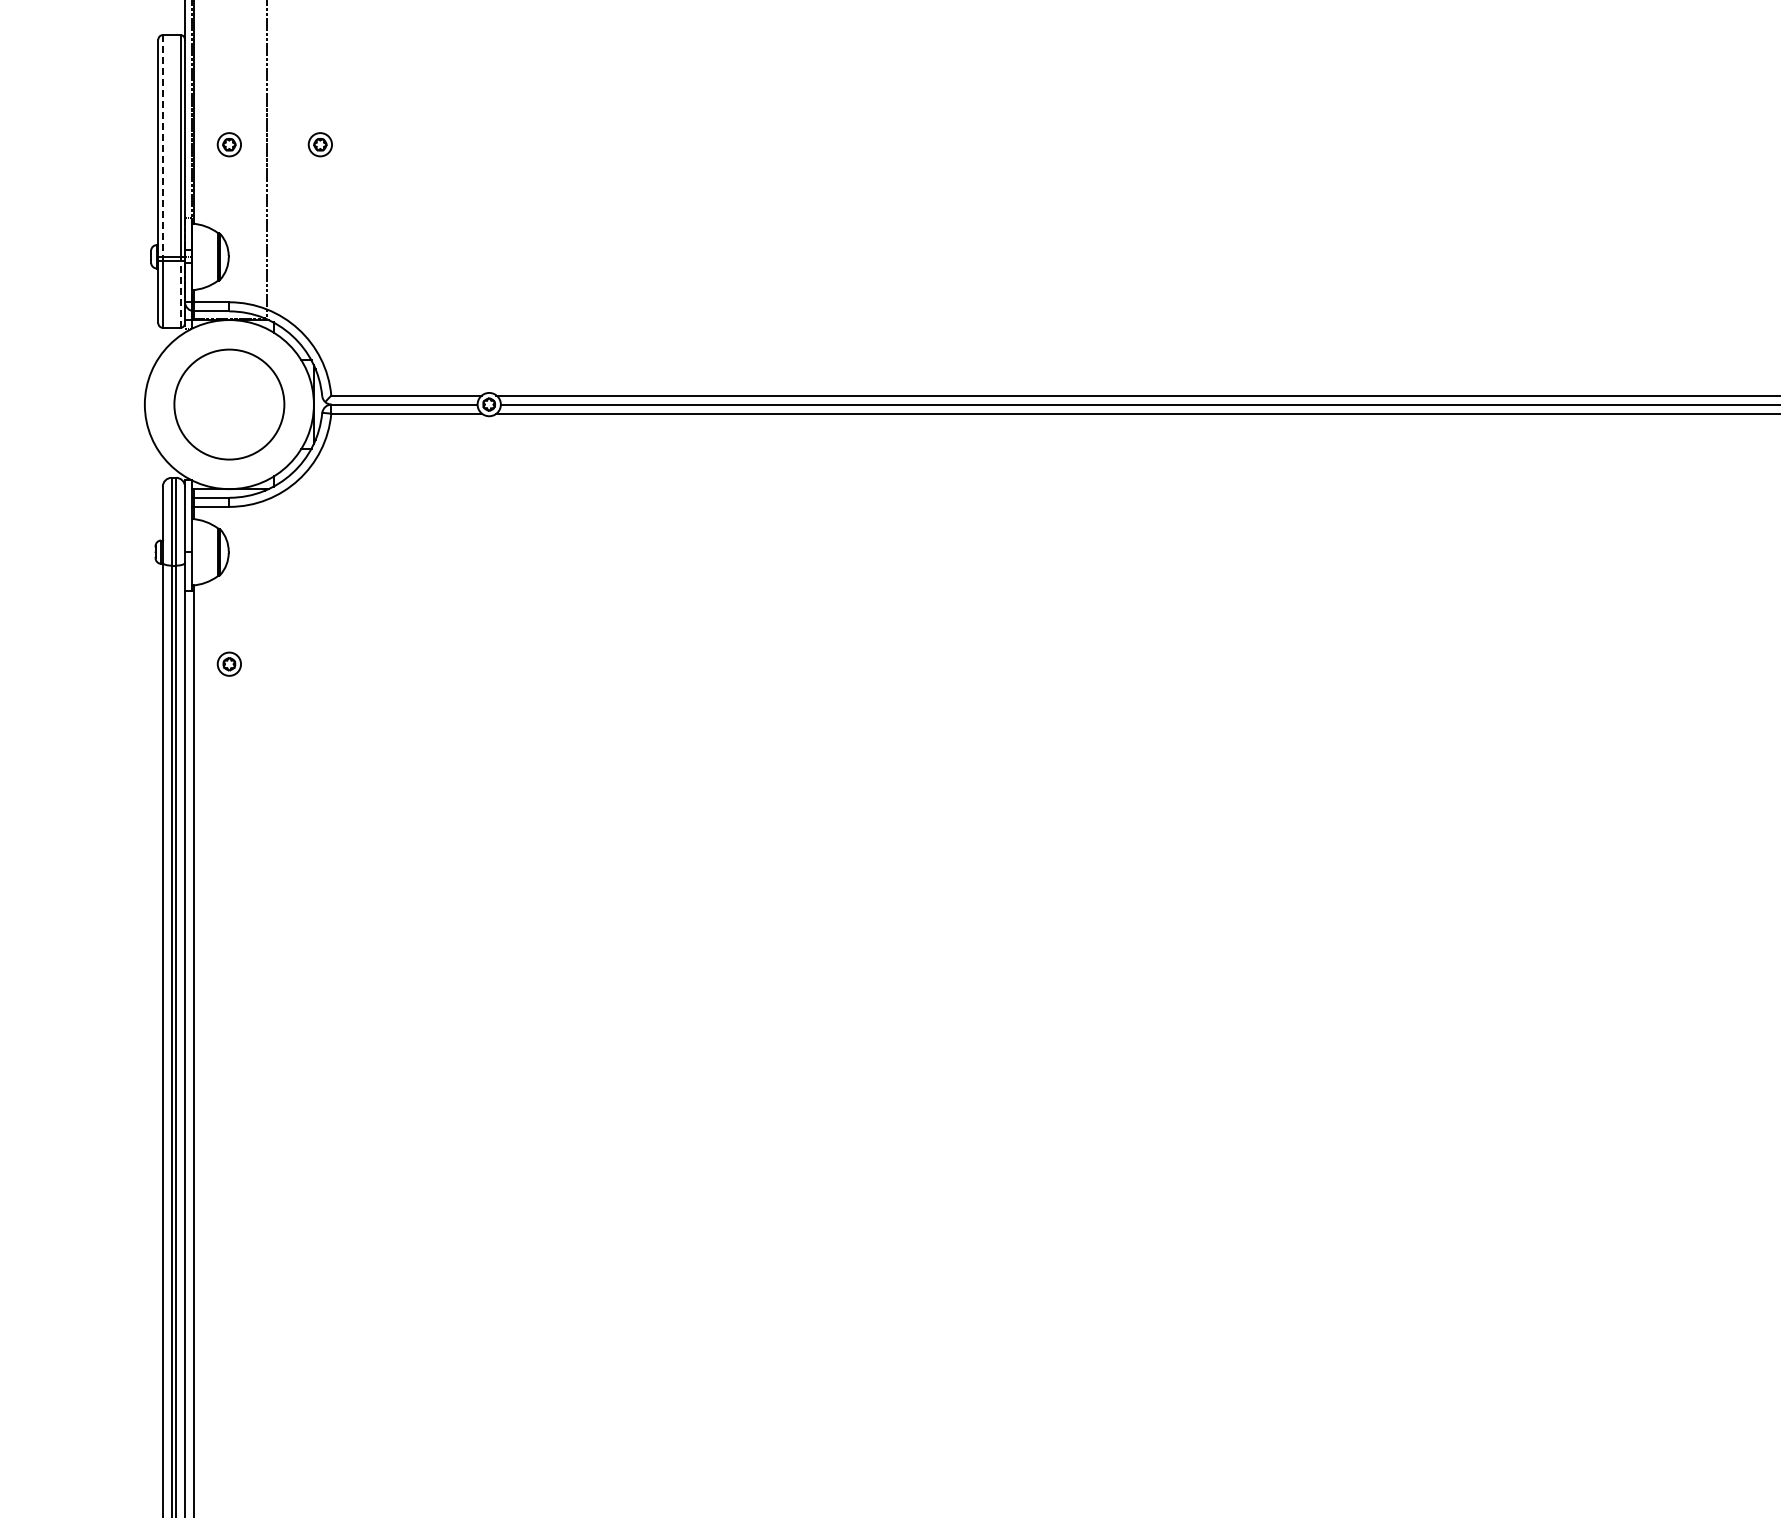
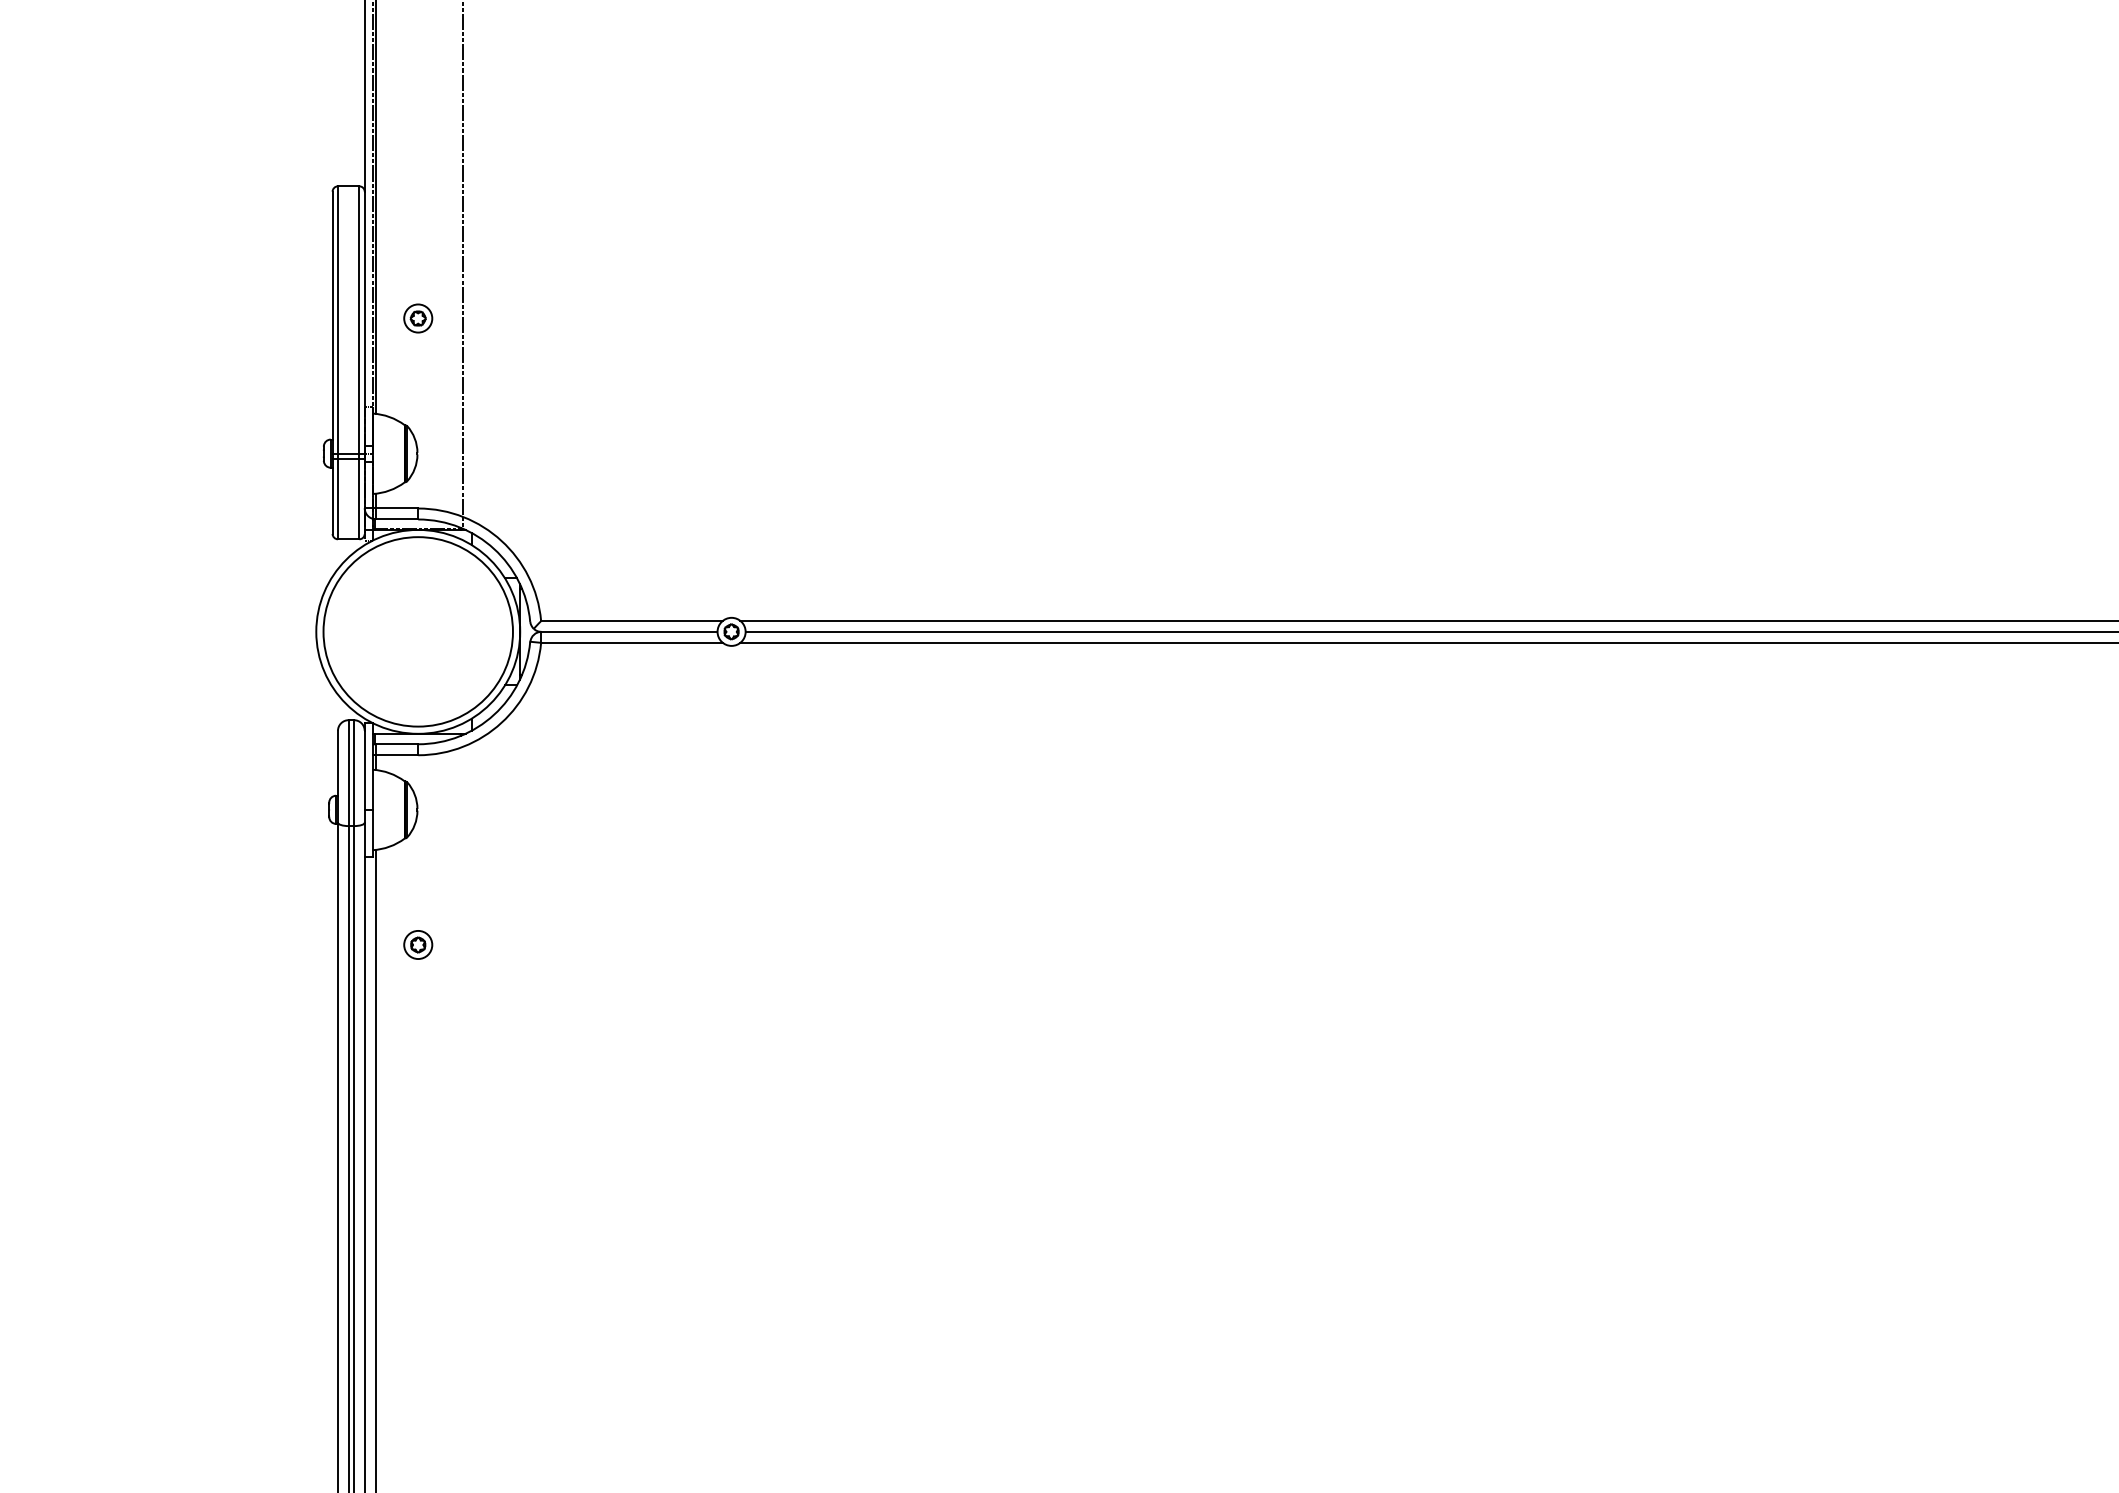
part: (319, 144) -> (526, 318), removed
line: (162, 146) -> (337, 320), dashed -> solid
line: (180, 294) -> (359, 499), dashed -> solid
circle: (228, 404) -> (417, 631), size x1.43

